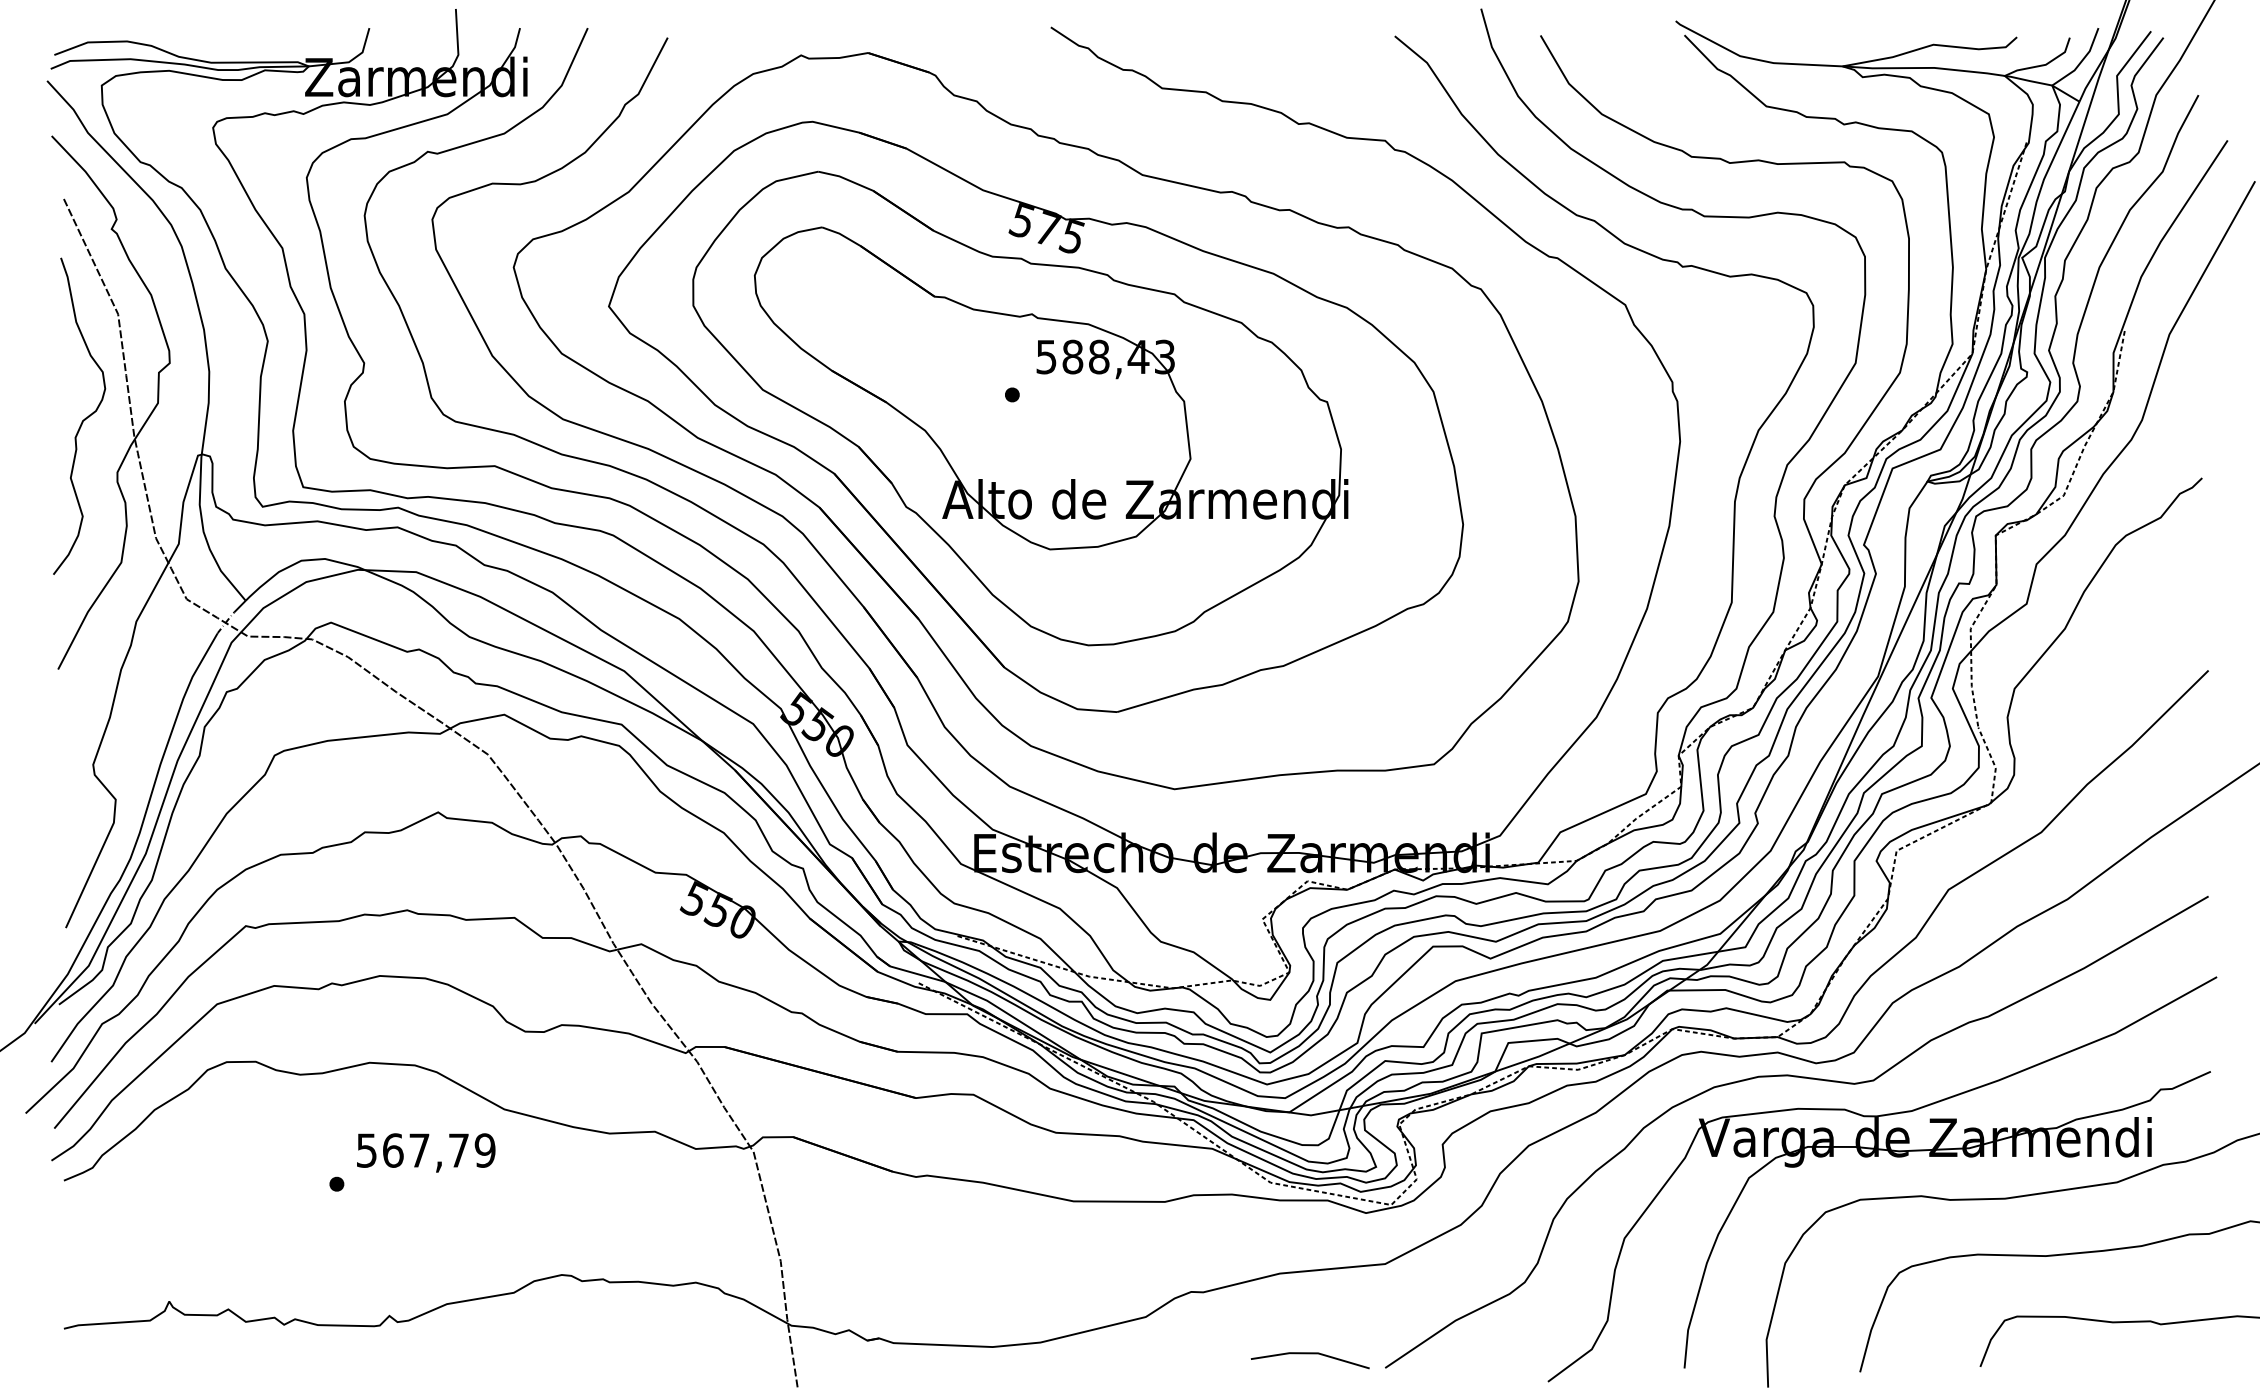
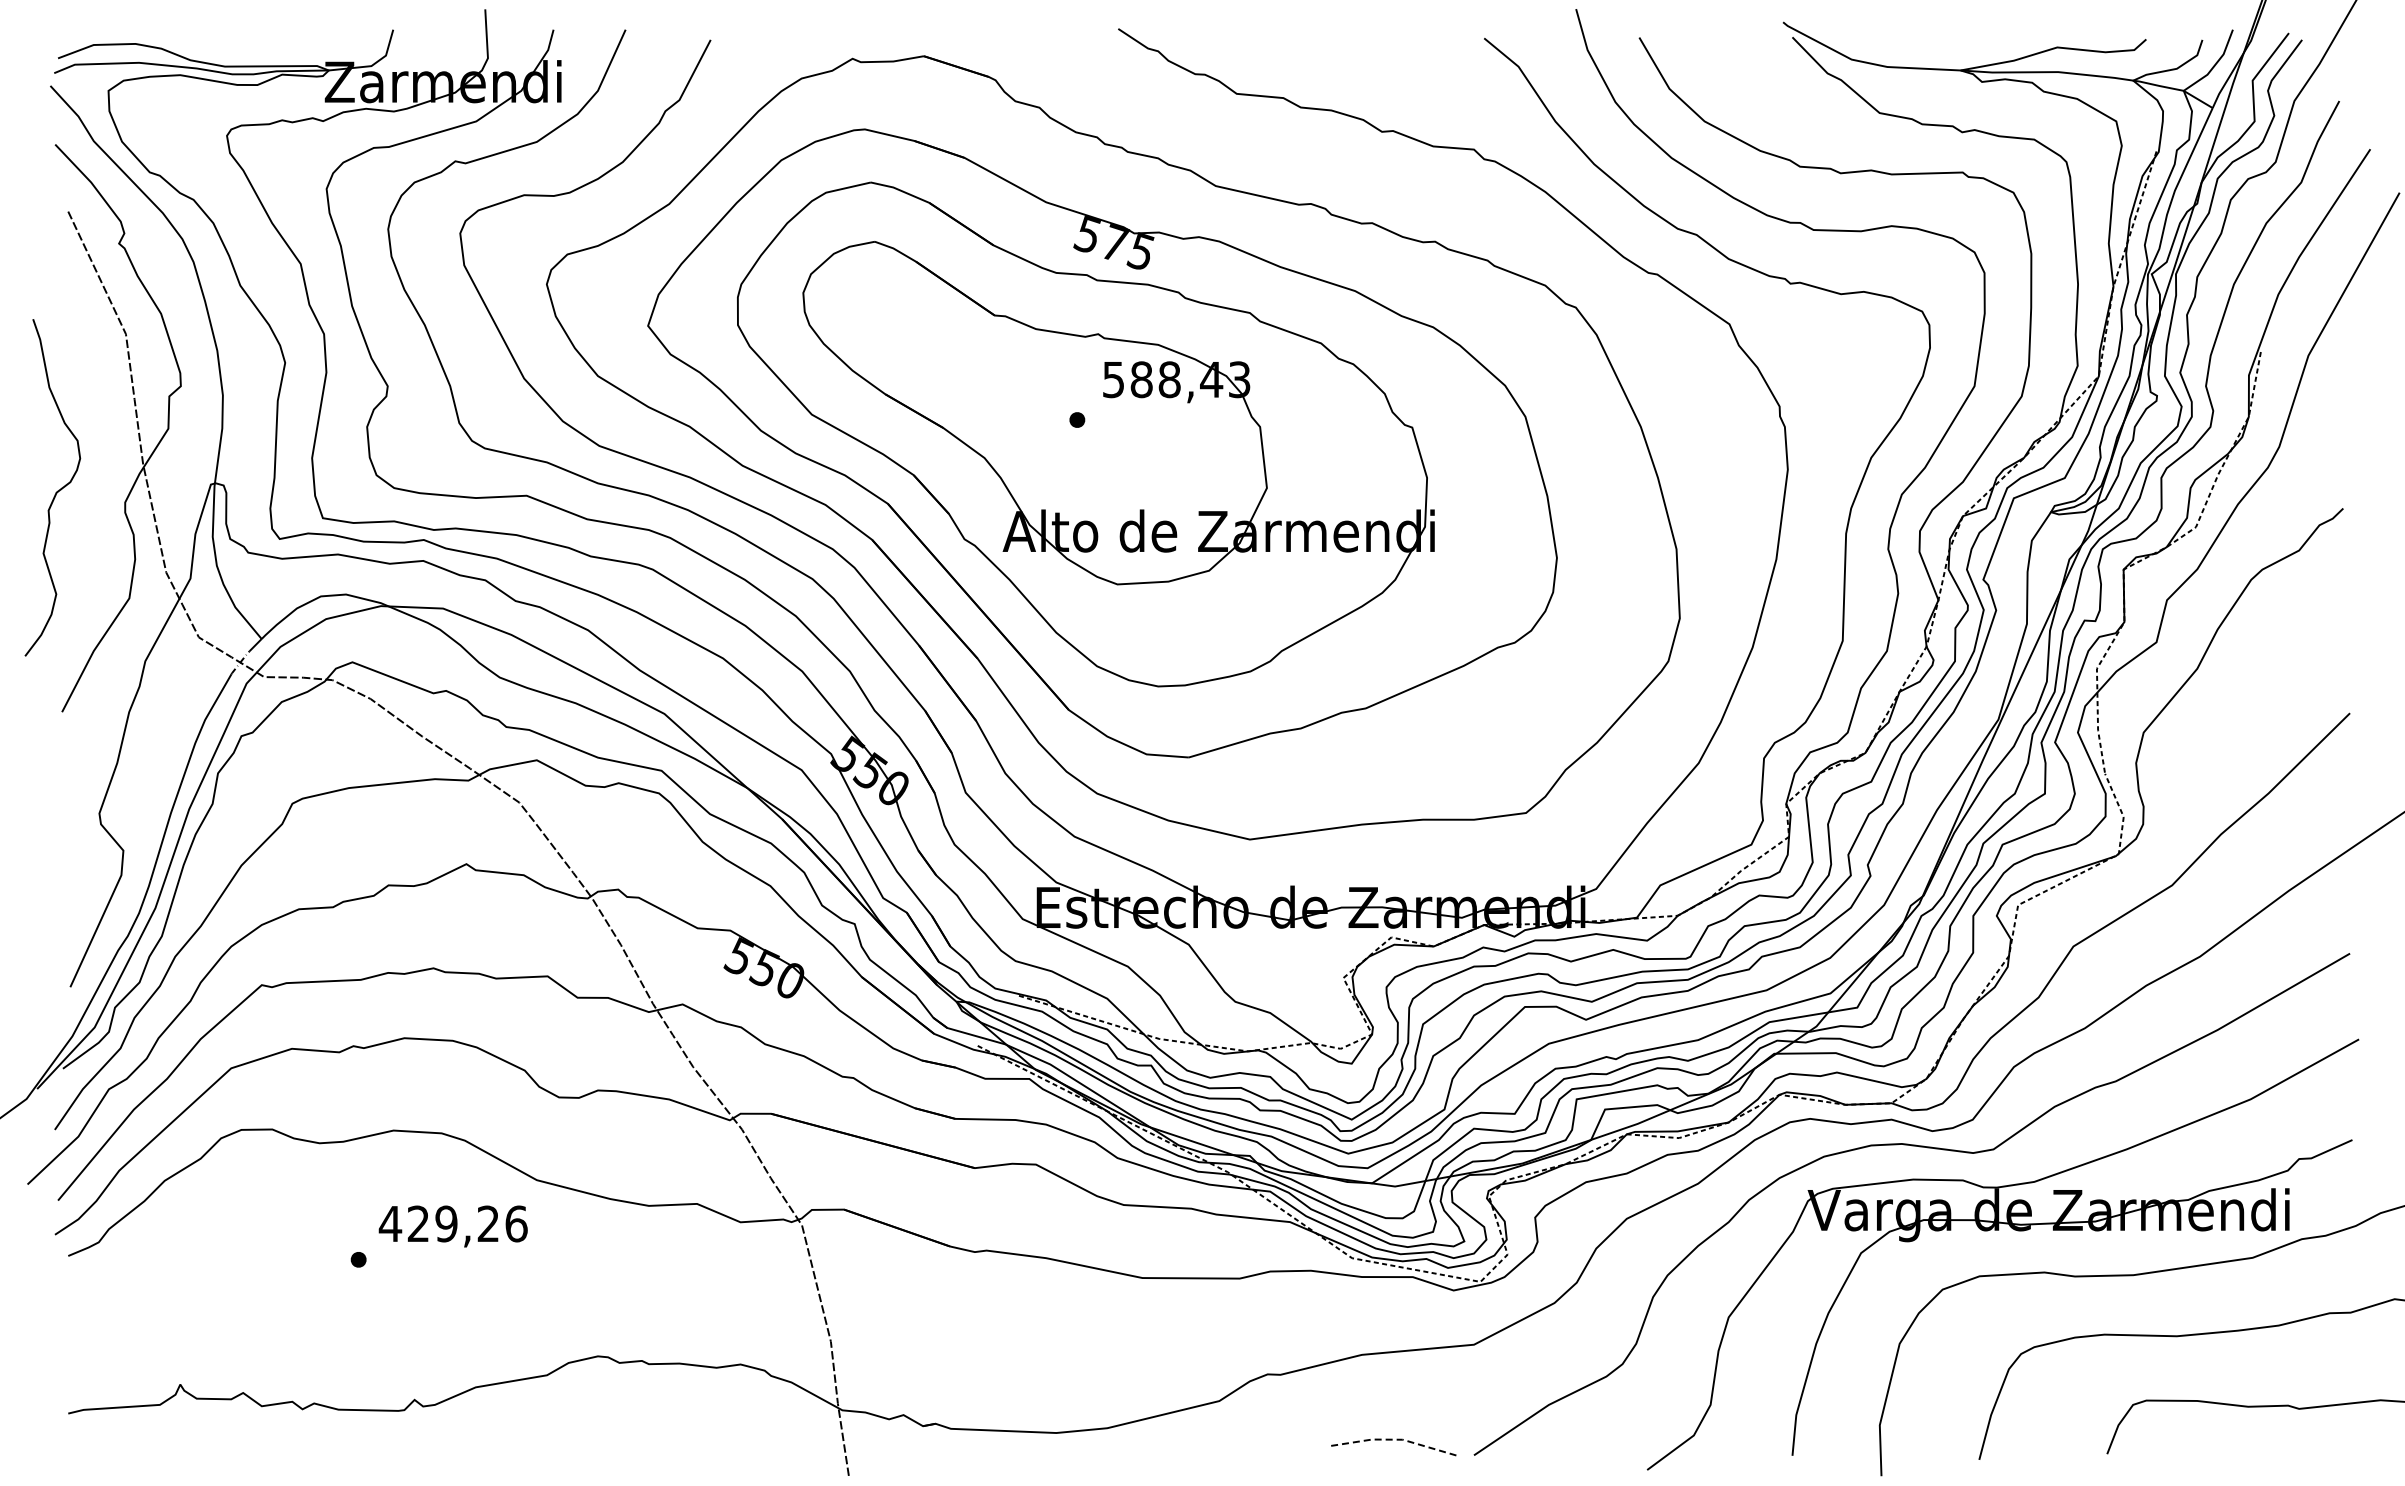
curve: (82, 419) -> (56, 491), moved
text: (425, 1150) -> (452, 1223), 567,79 -> 429,26
line: (1311, 1353) -> (1395, 1439), solid -> dashed

